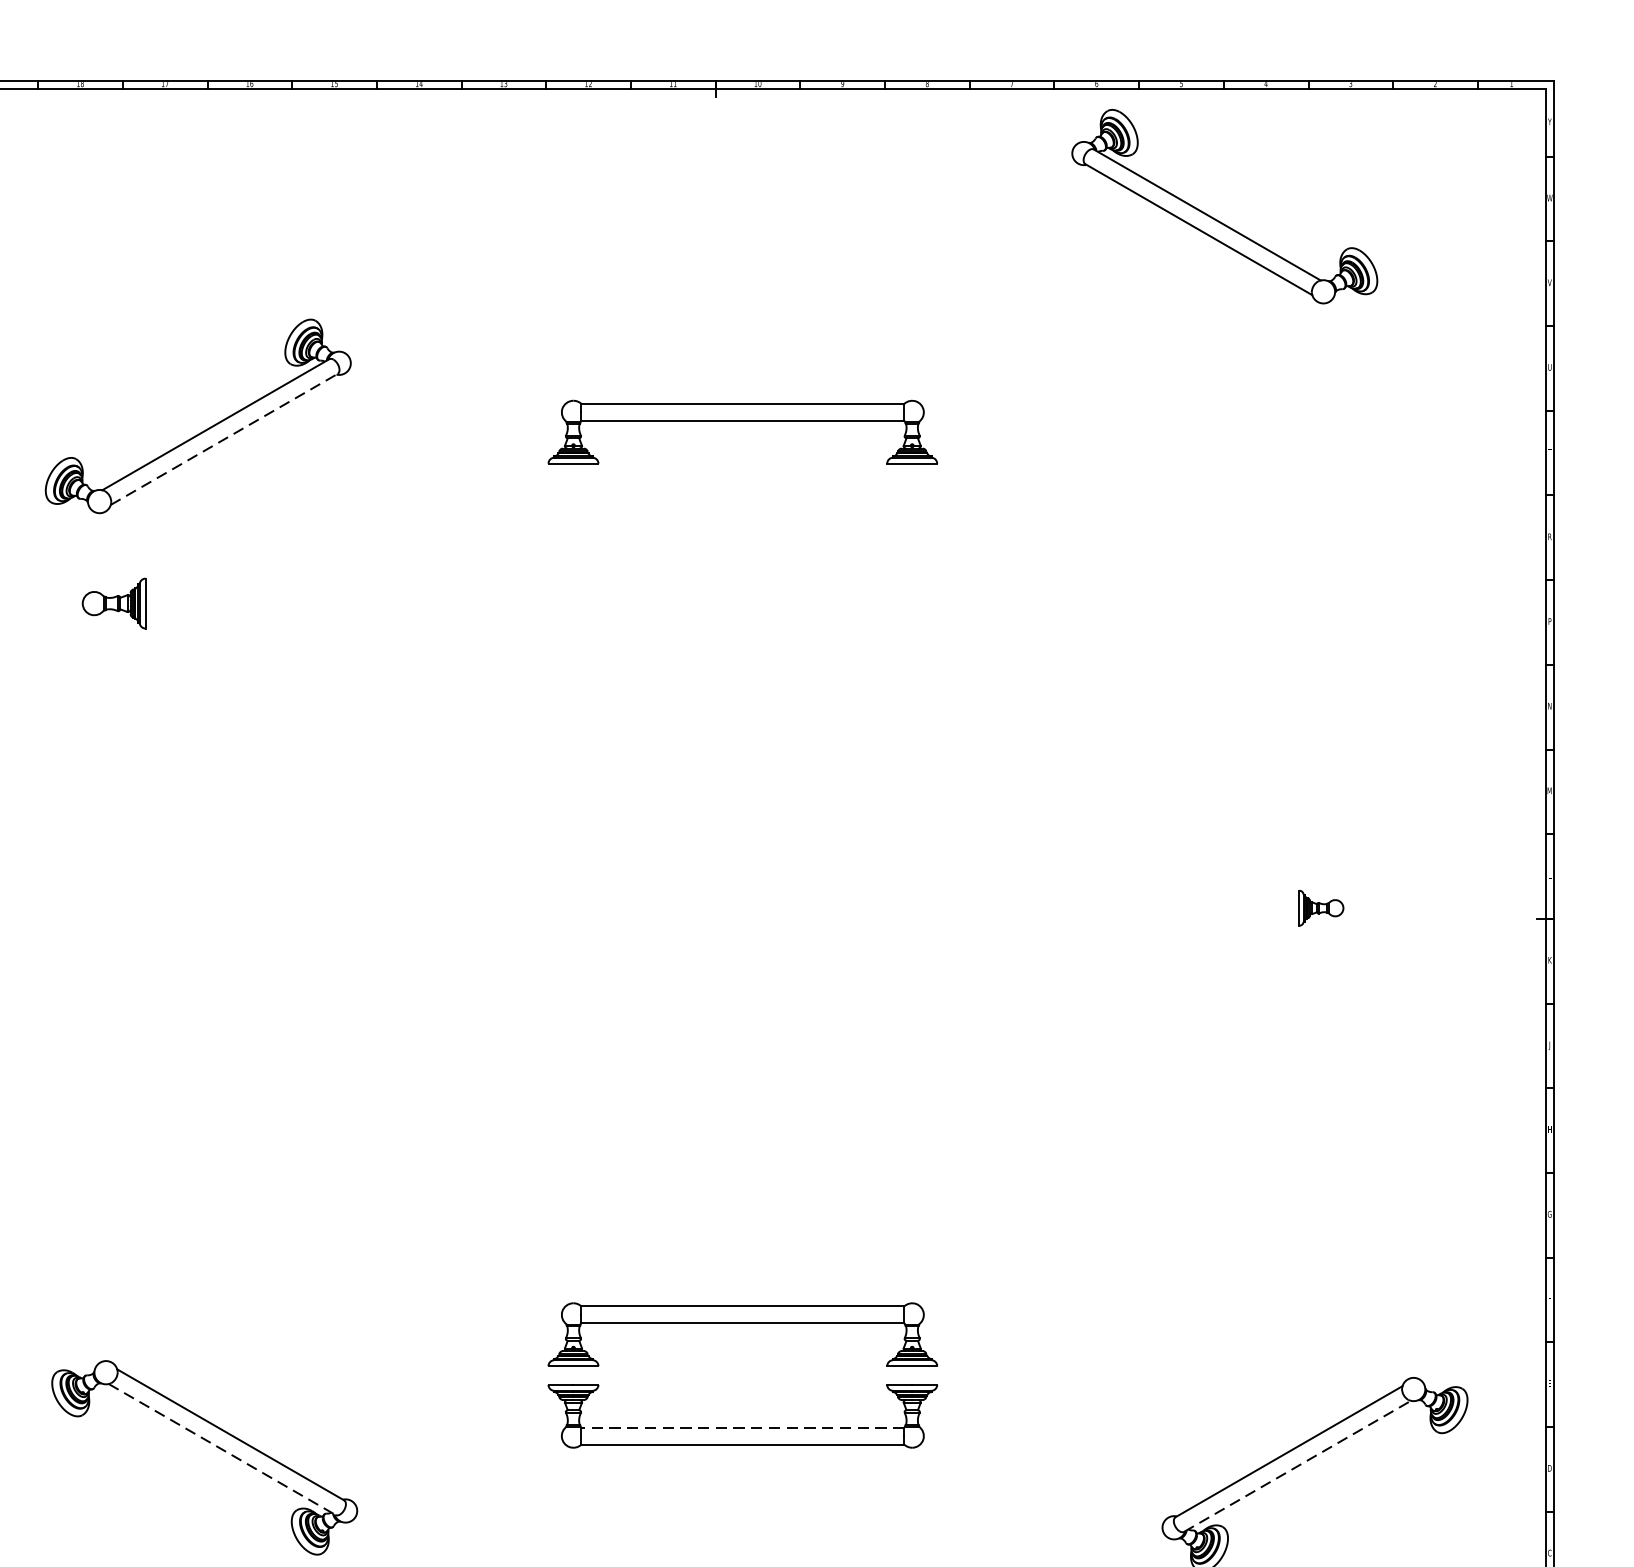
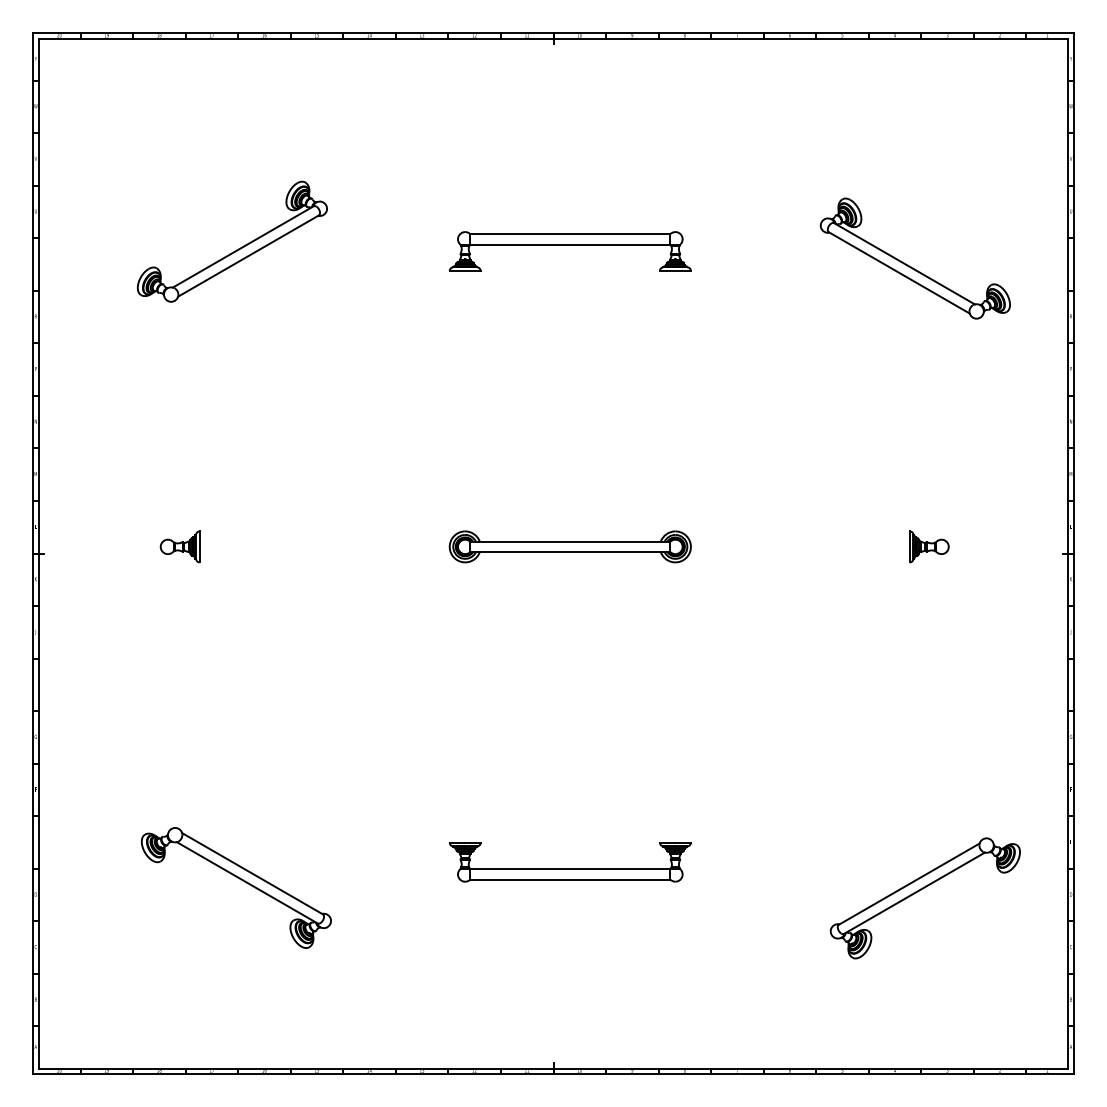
part: (1218, 219) -> (911, 266), moved
line: (224, 438) -> (248, 255), dashed -> solid
part: (112, 602) -> (179, 546), moved
part: (741, 907) -> (569, 546), added
part: (1321, 907) -> (929, 546), size x1.43
part: (741, 1334) -> (569, 811), removed
line: (741, 1428) -> (569, 869), dashed -> solid
line: (222, 1450) -> (247, 883), dashed -> solid
line: (1297, 1466) -> (914, 893), dashed -> solid

